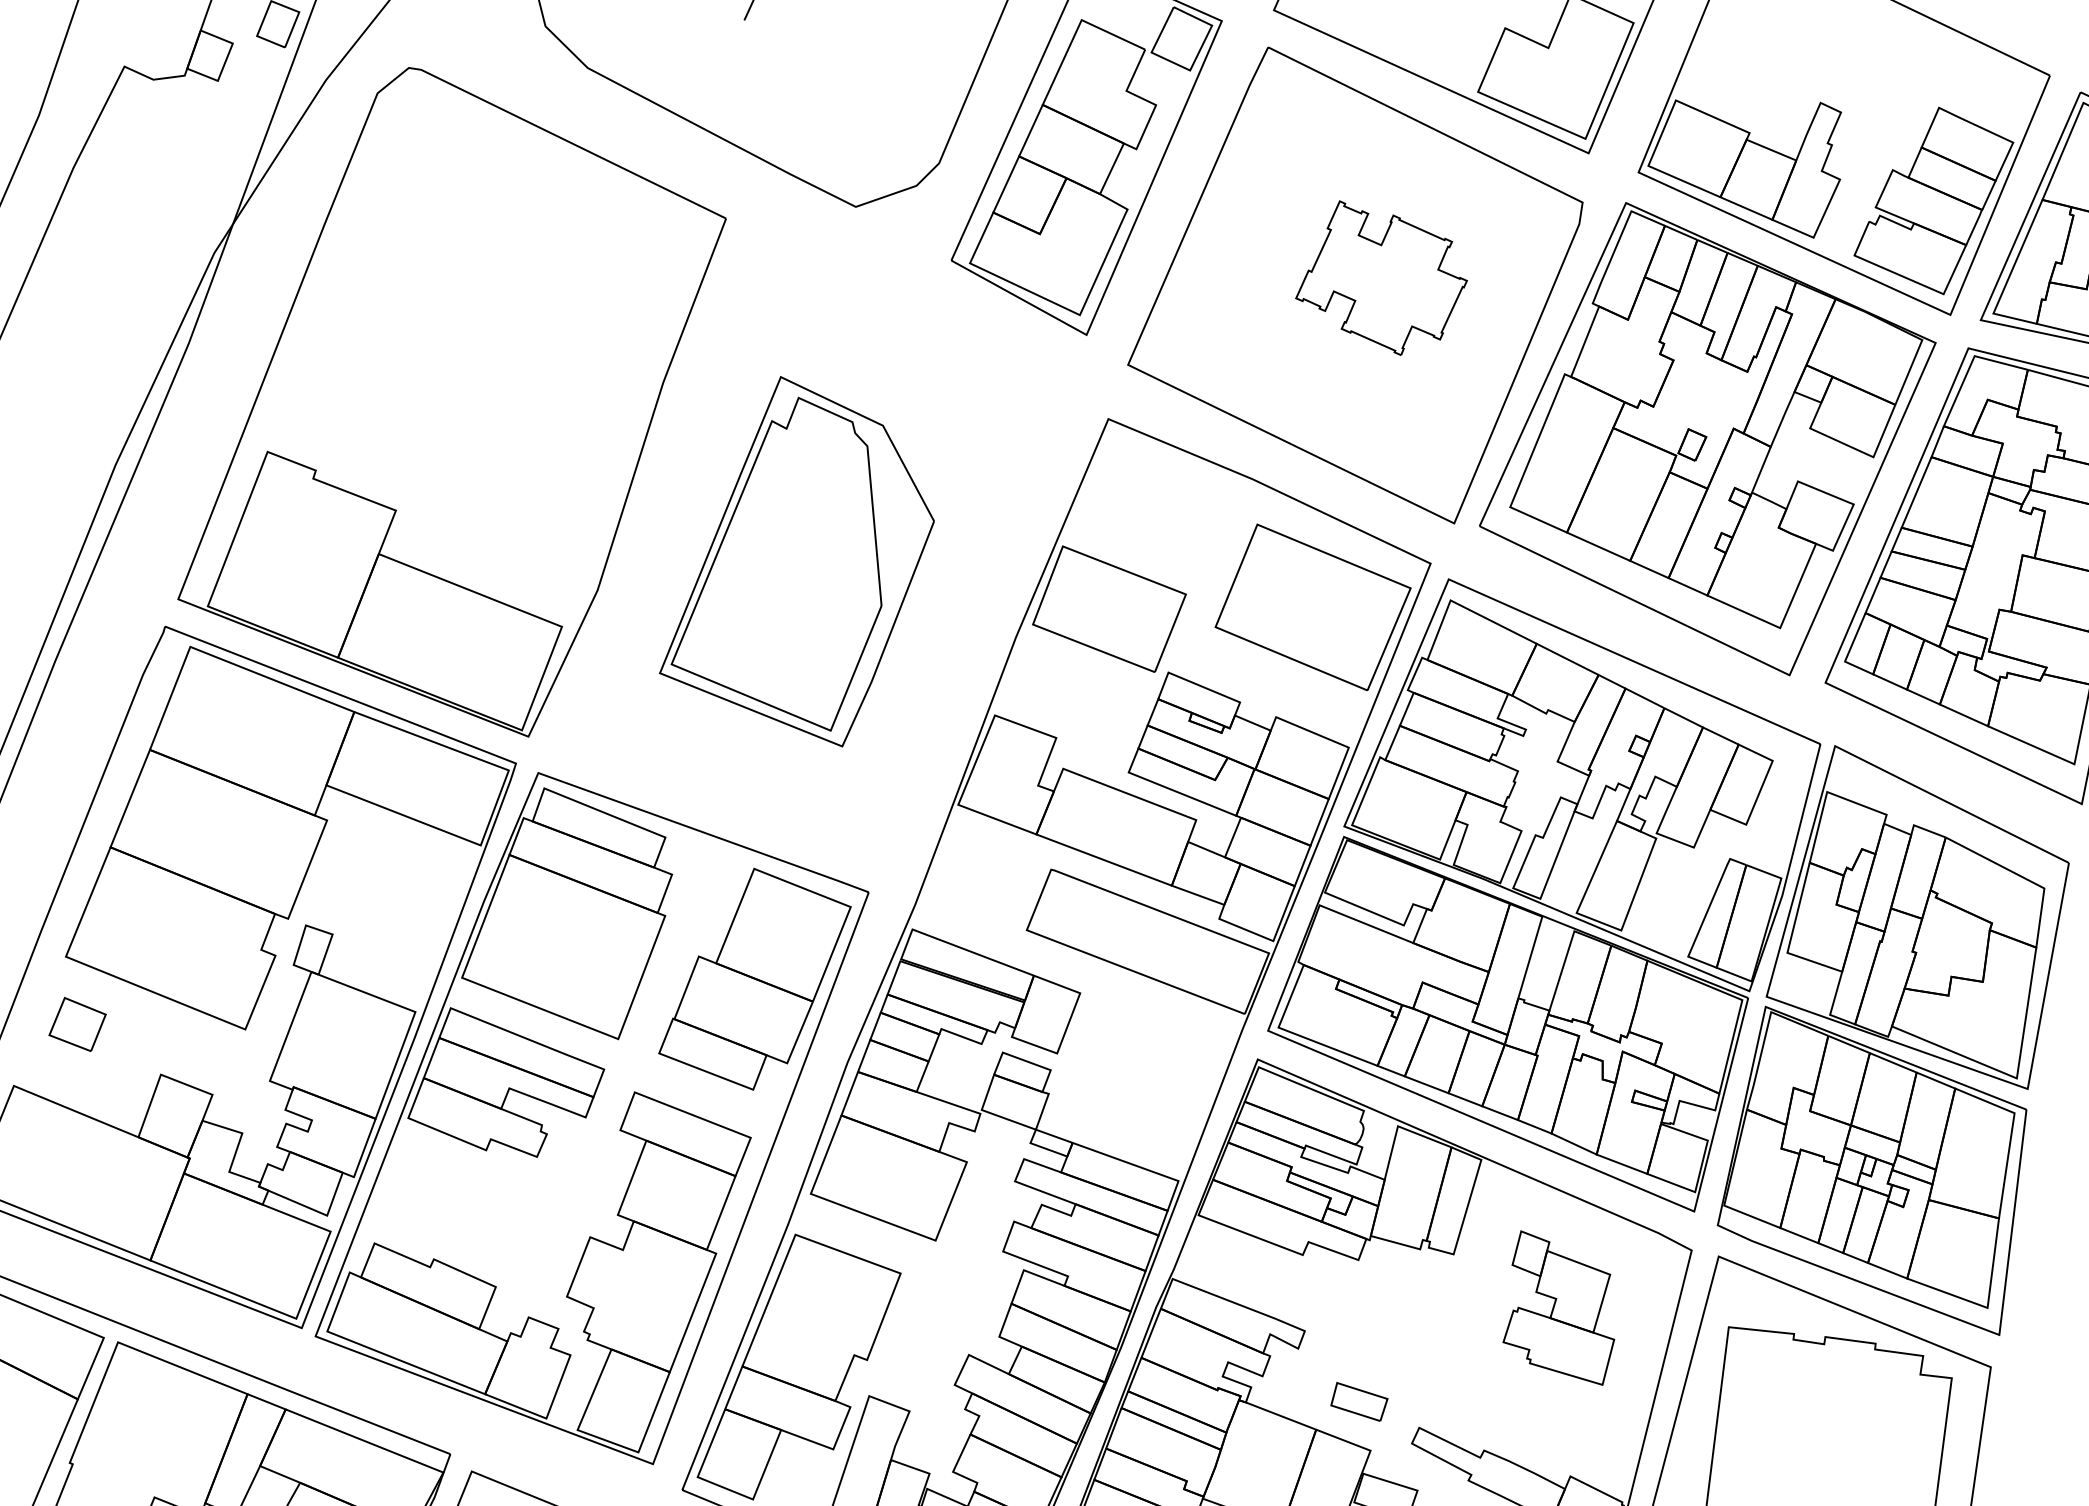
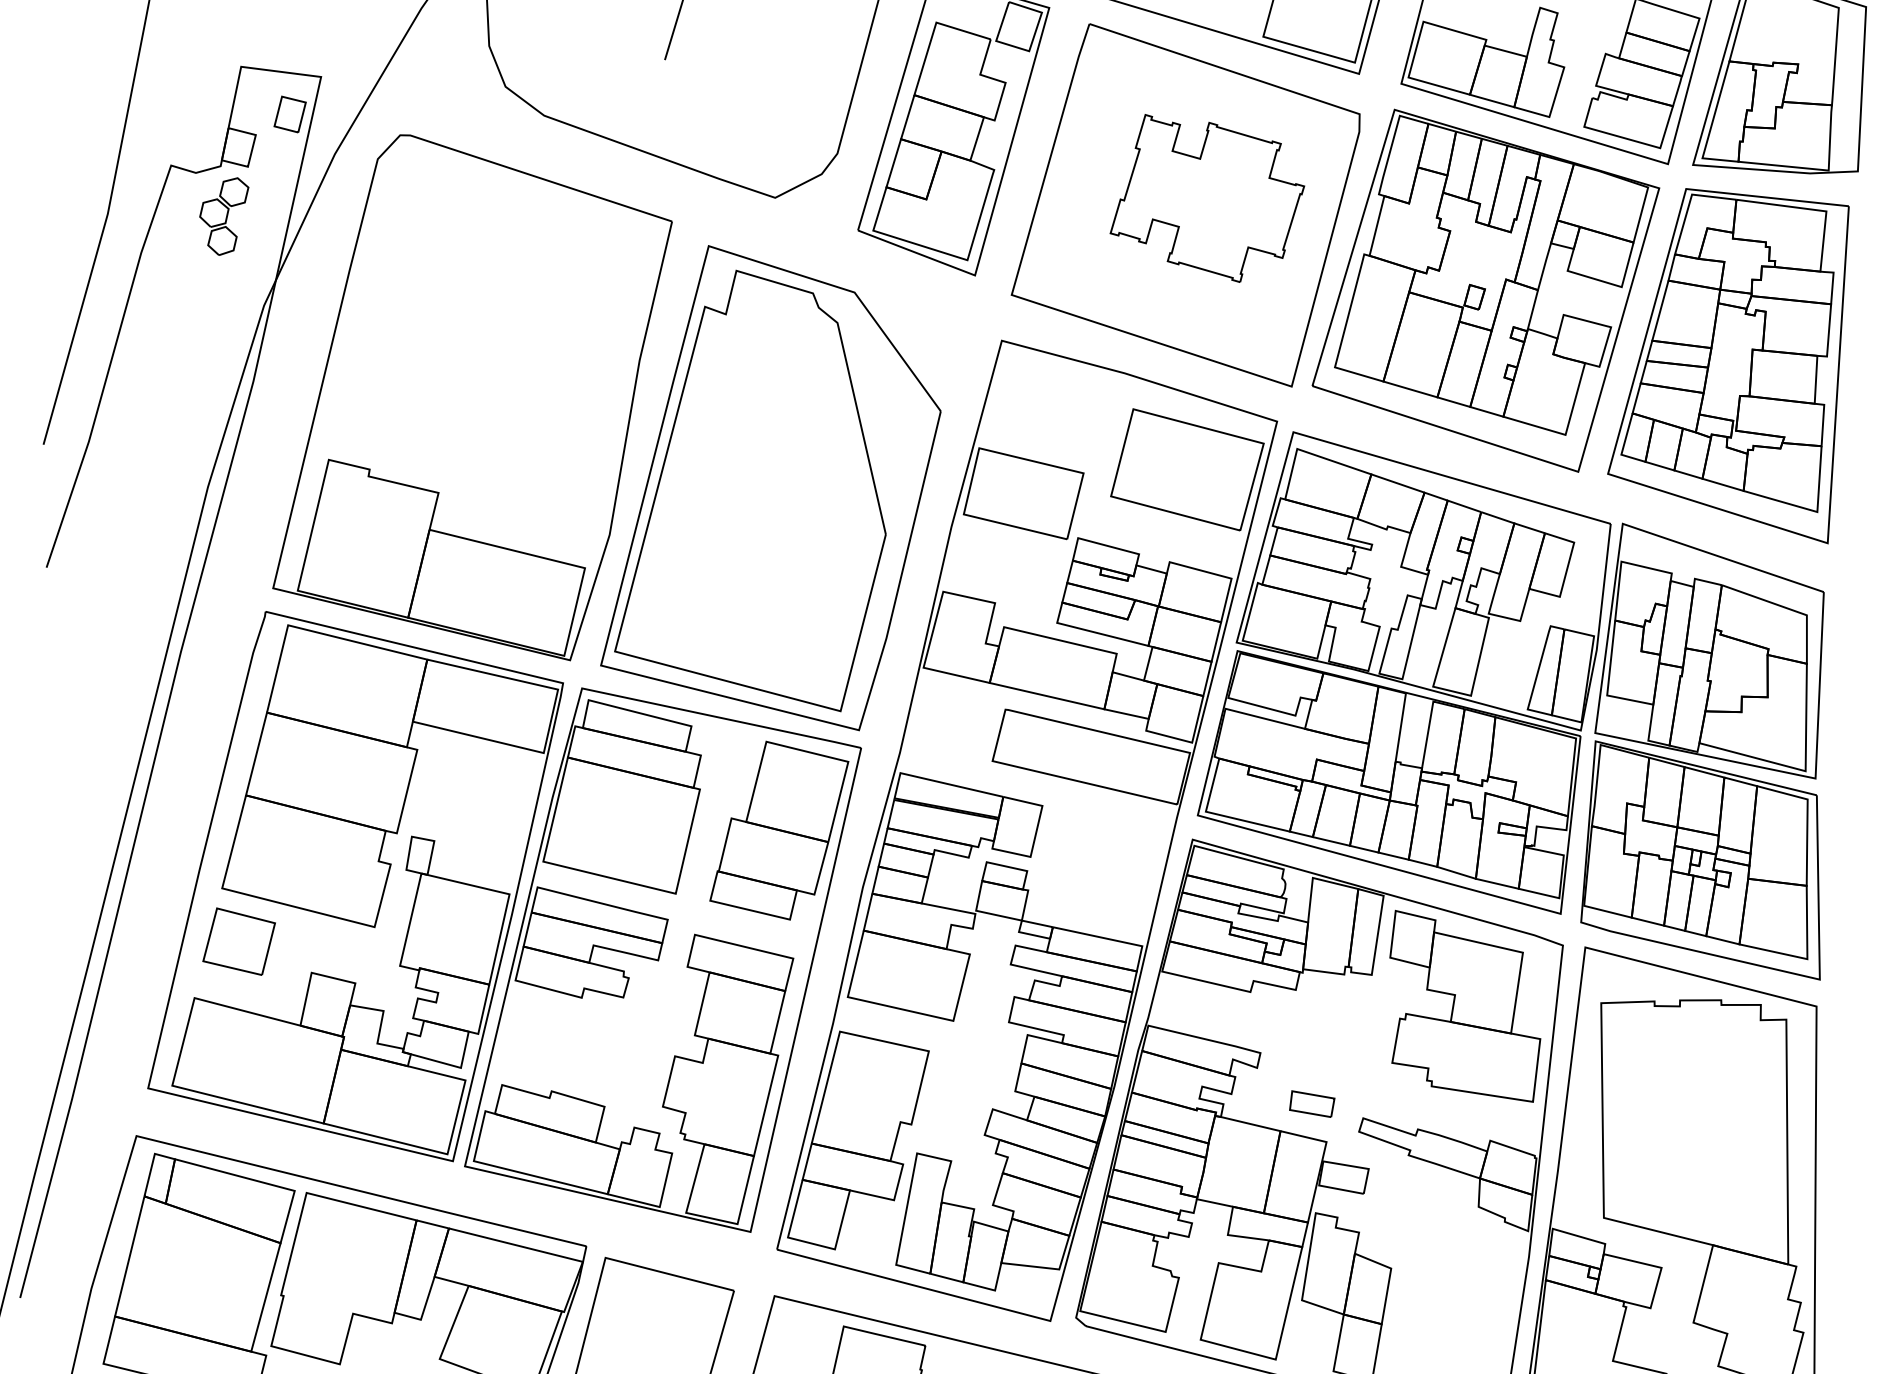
part: (181, 137) -> (224, 216), added
part: (1382, 279) -> (1207, 198), size x1.43
part: (801, 560) -> (770, 488), size x1.67
part: (76, 1024) -> (238, 941), size x1.67
part: (1562, 1307) -> (1465, 1005), size x1.67

